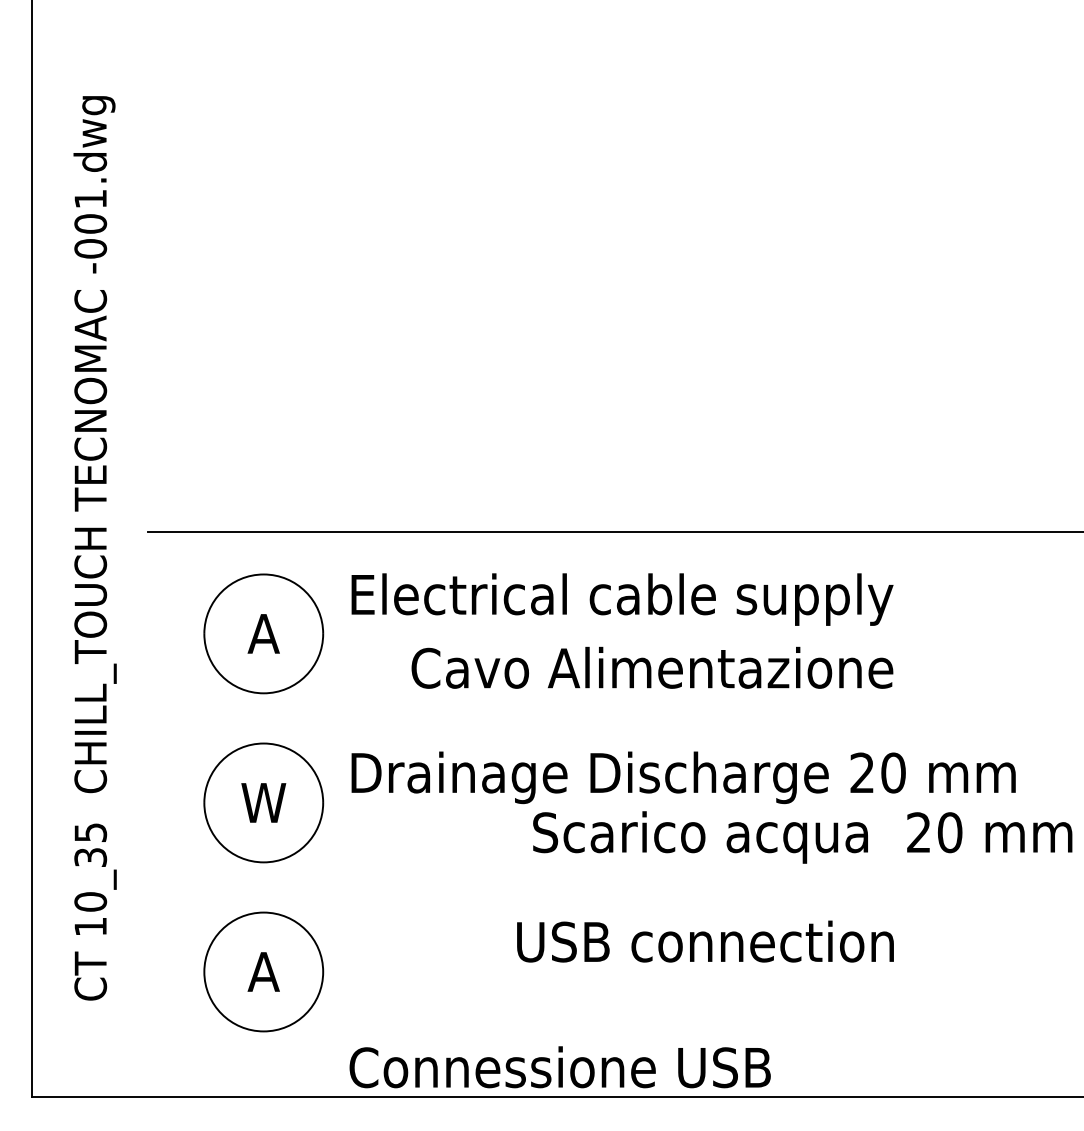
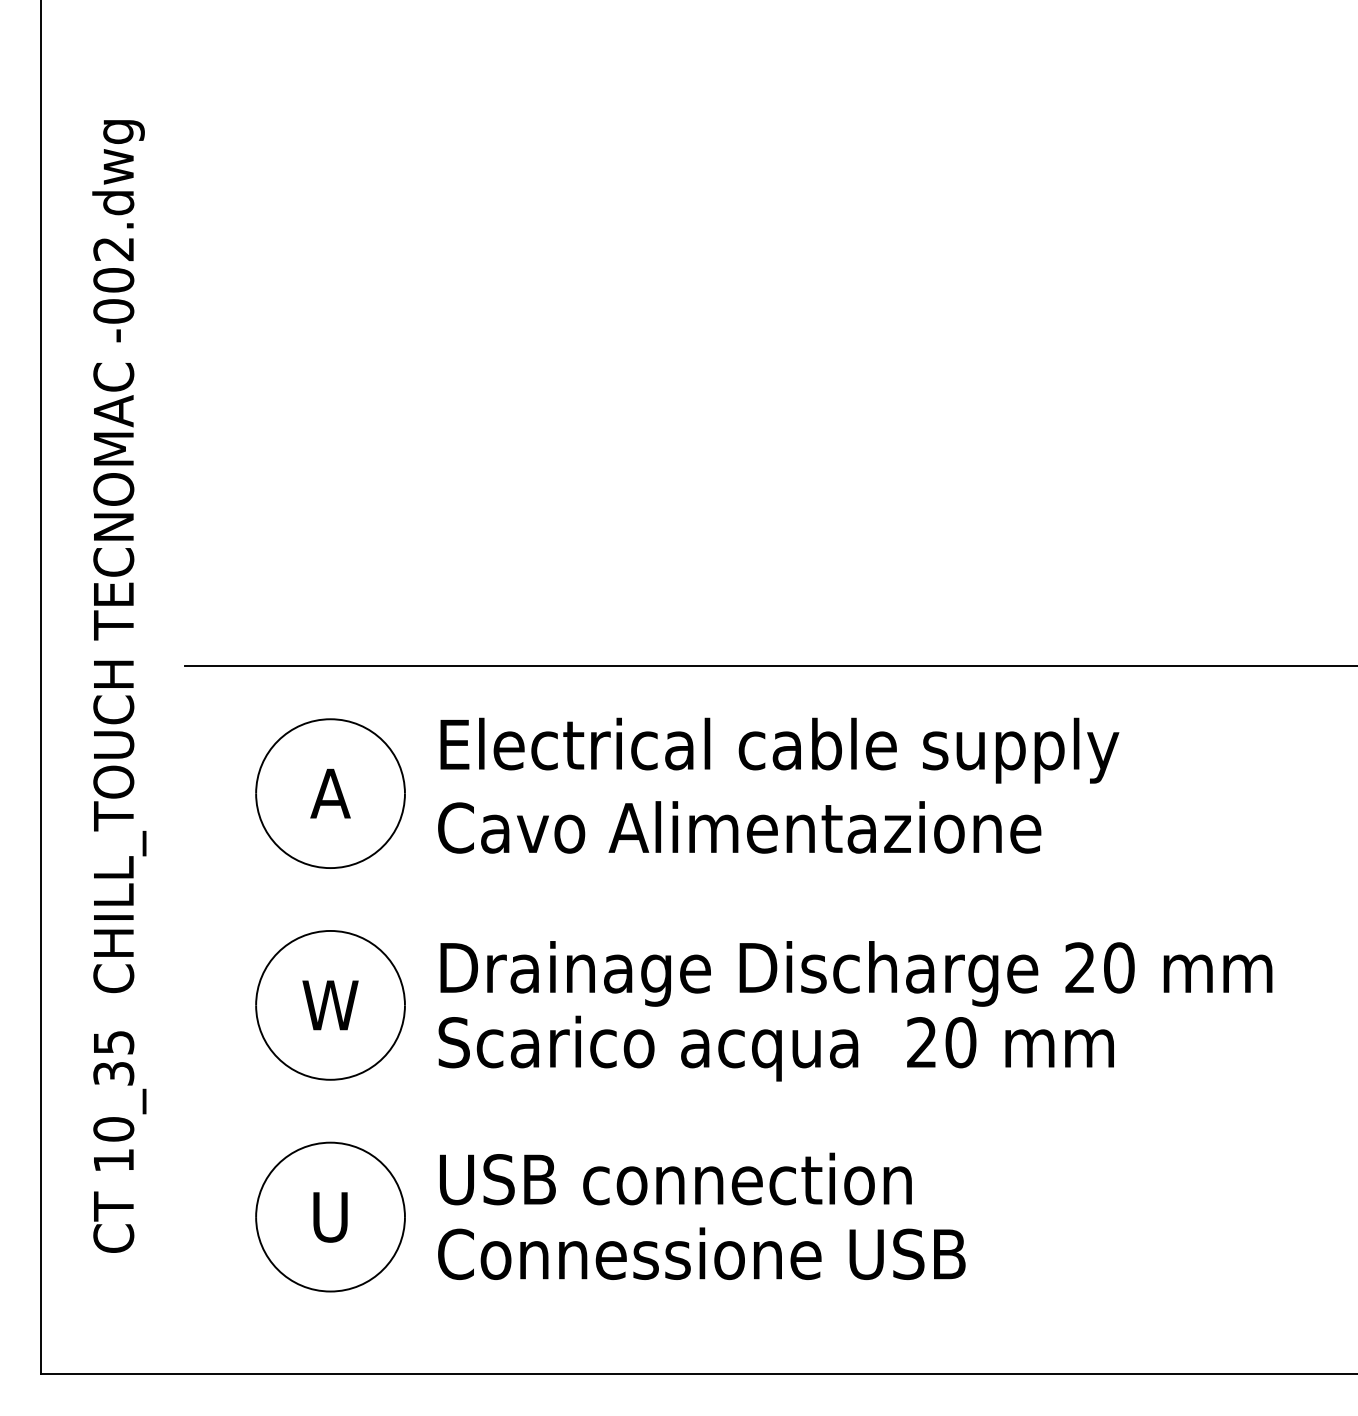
text: (90, 199) -> (113, 249), -001.dwg -> -002.dwg
text: (652, 667) -> (739, 826), moved
text: (802, 837) -> (776, 1048), moved
text: (705, 941) -> (675, 1178), moved
text: (263, 972) -> (330, 1217), A -> U
text: (559, 1067) -> (700, 1254), moved

